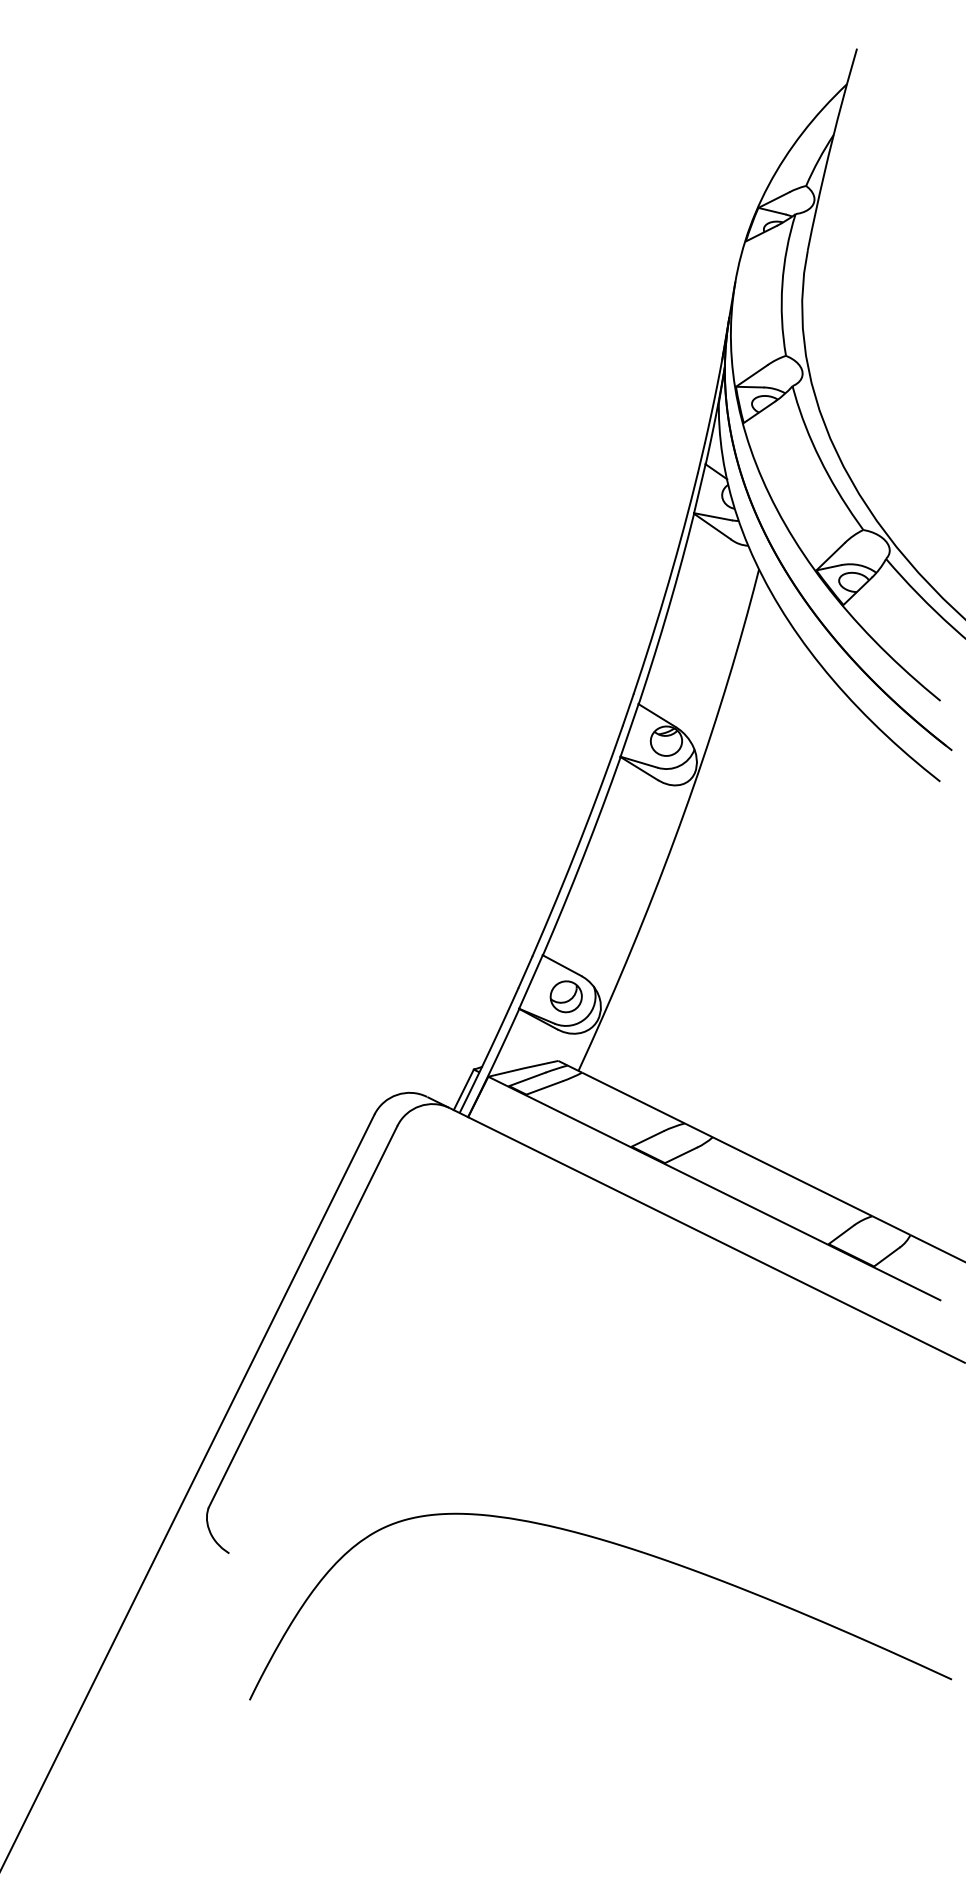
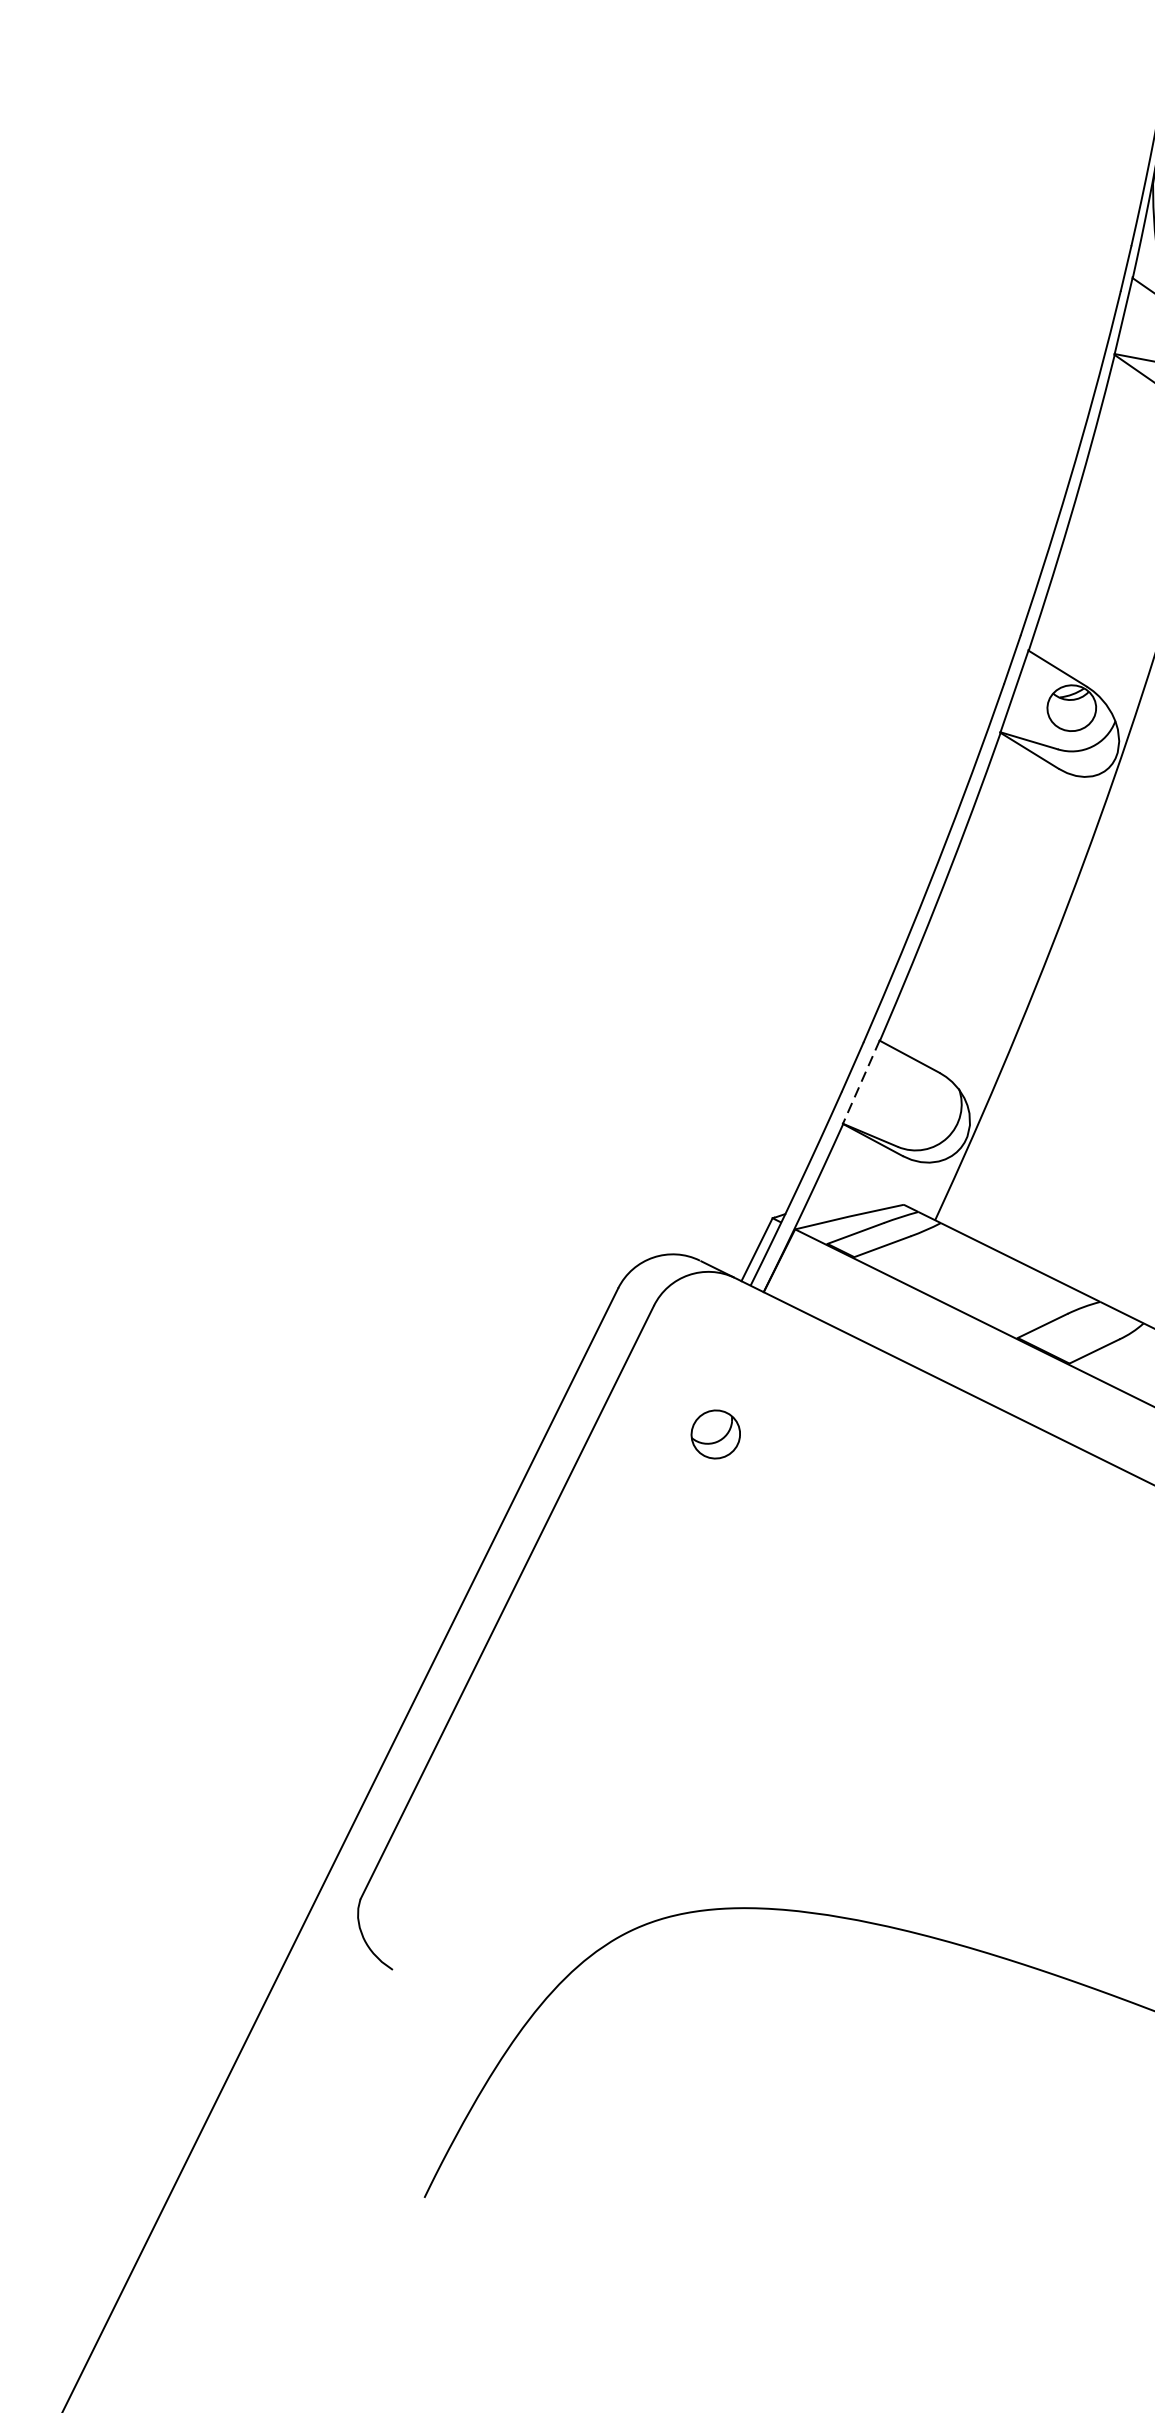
line: (530, 982) -> (860, 1082), solid -> dashed
part: (565, 996) -> (714, 1433), moved

